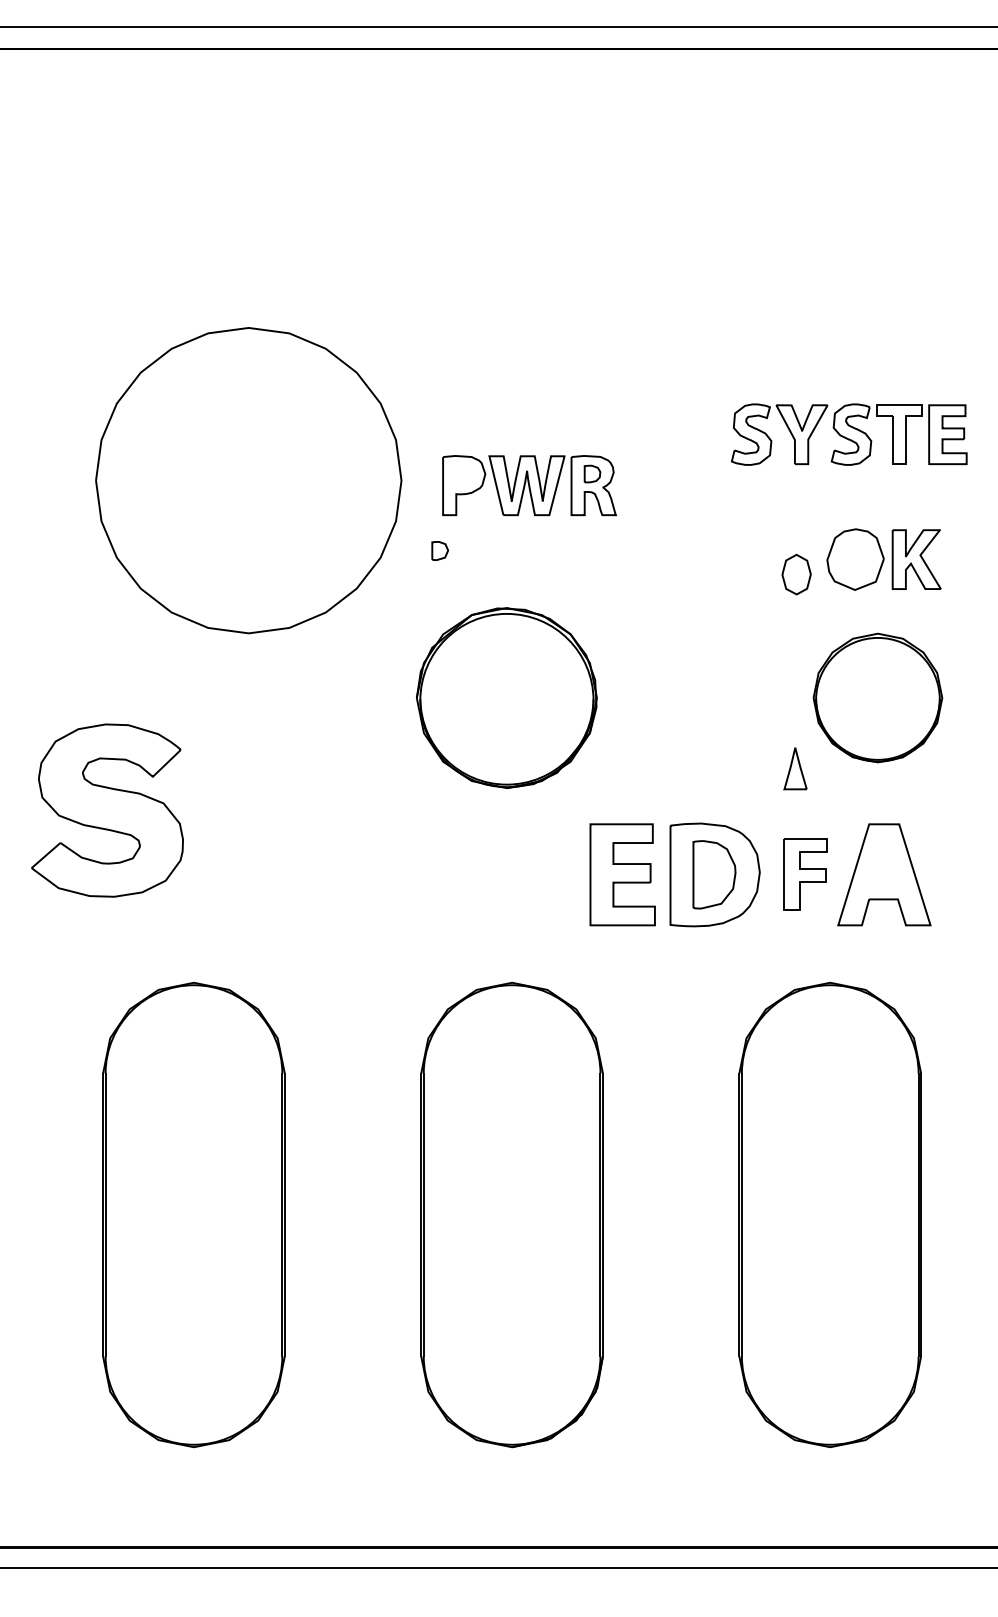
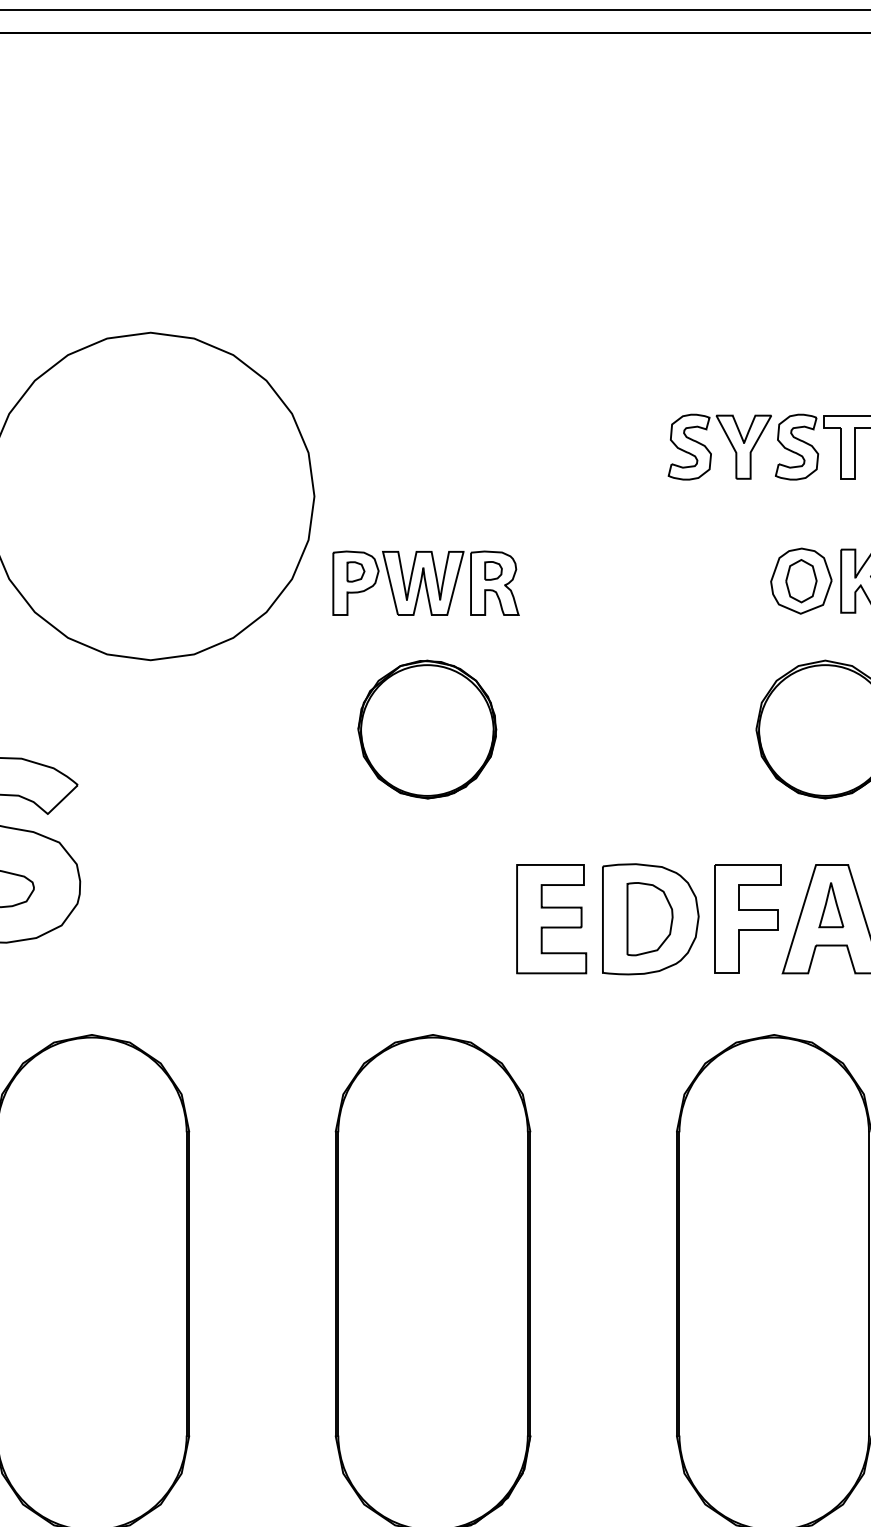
part: (529, 485) -> (425, 583), moved
part: (796, 574) -> (801, 581), moved
part: (506, 697) -> (427, 729), size x0.71
part: (795, 768) -> (831, 904), moved
part: (805, 874) -> (747, 918), size x1.43

